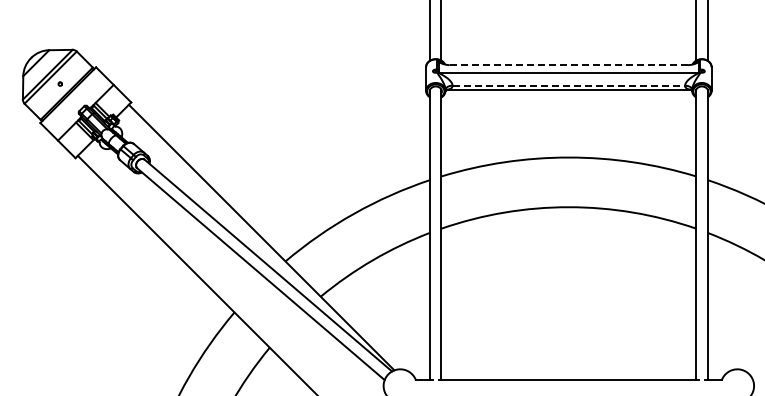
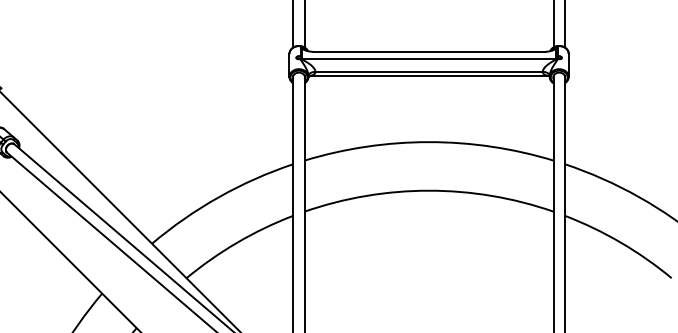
line: (569, 65) -> (429, 52), dashed -> solid
line: (569, 85) -> (429, 71), dashed -> solid

